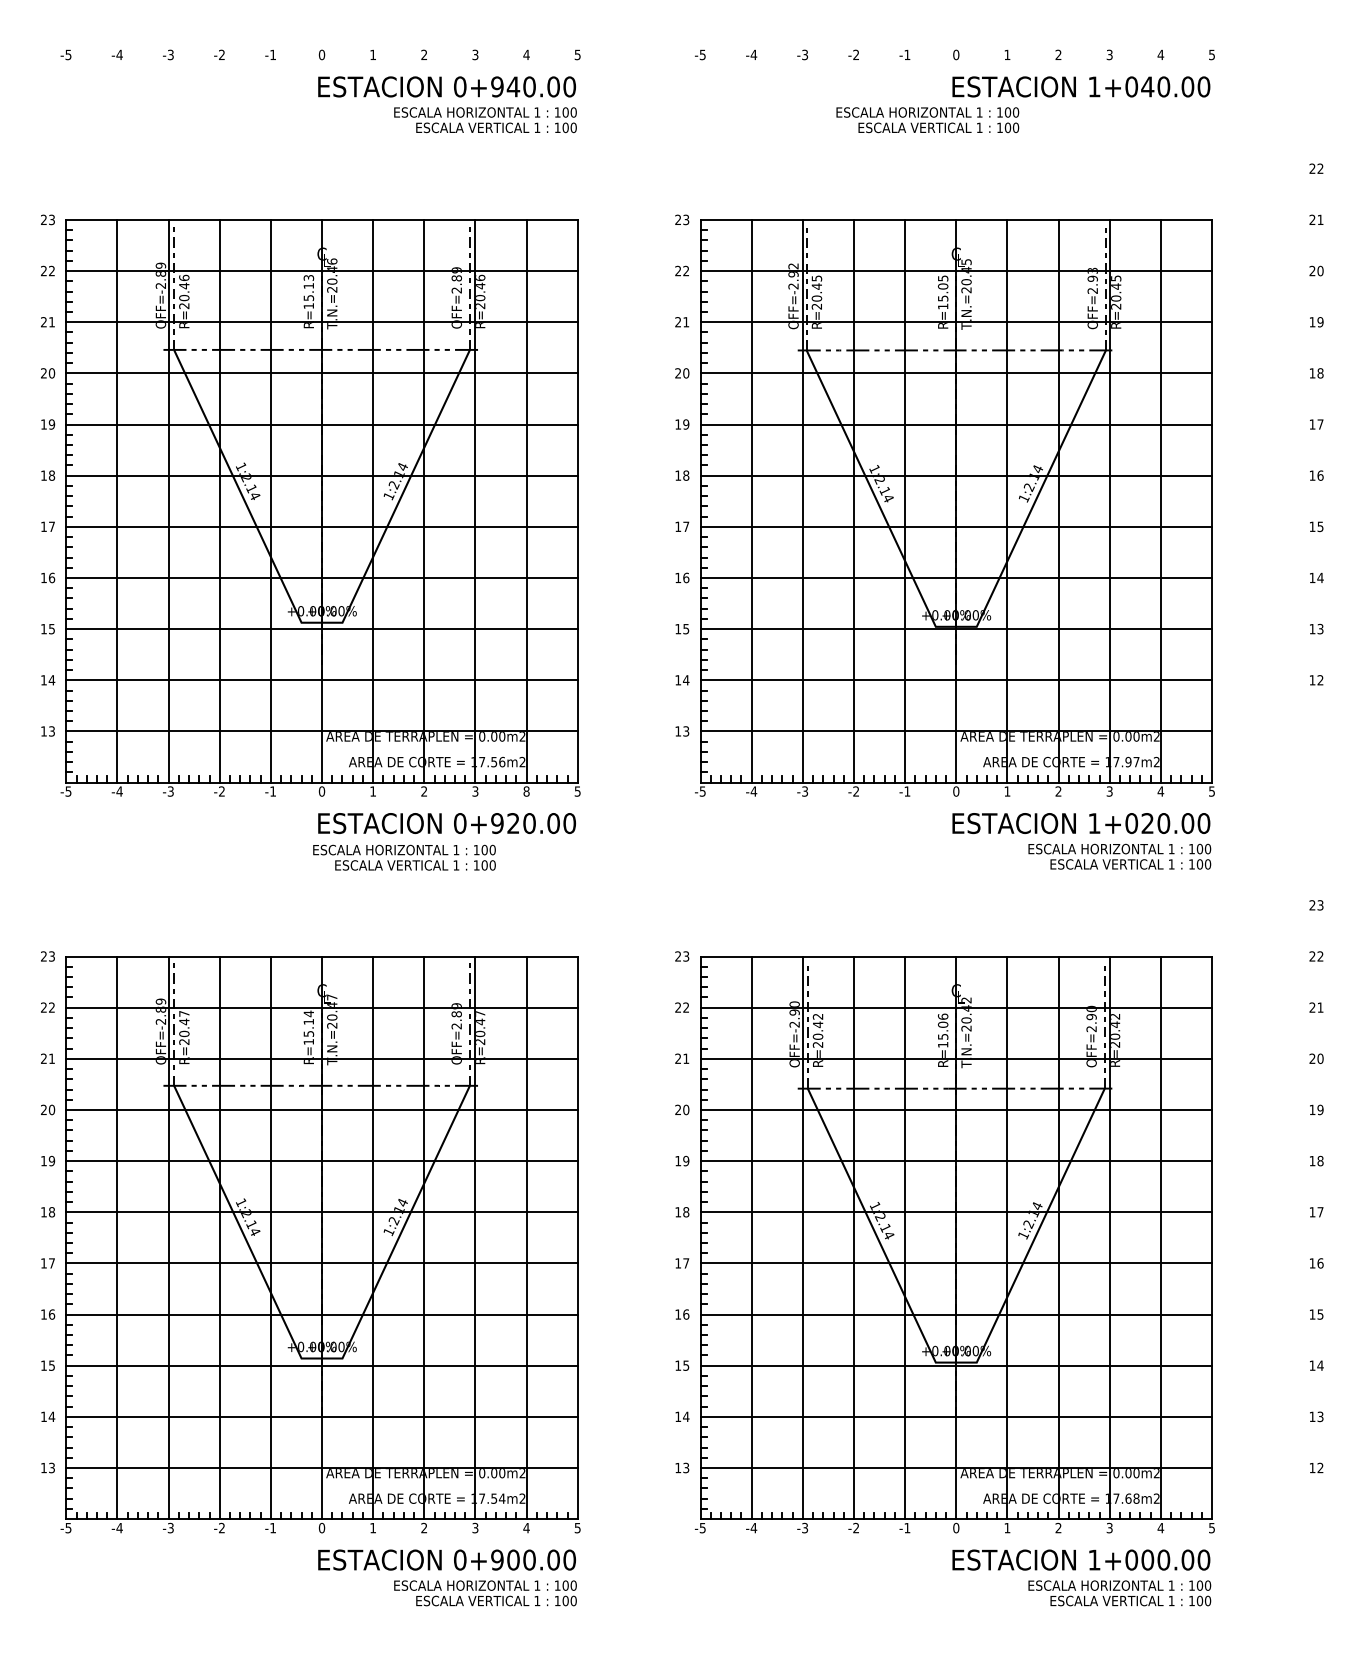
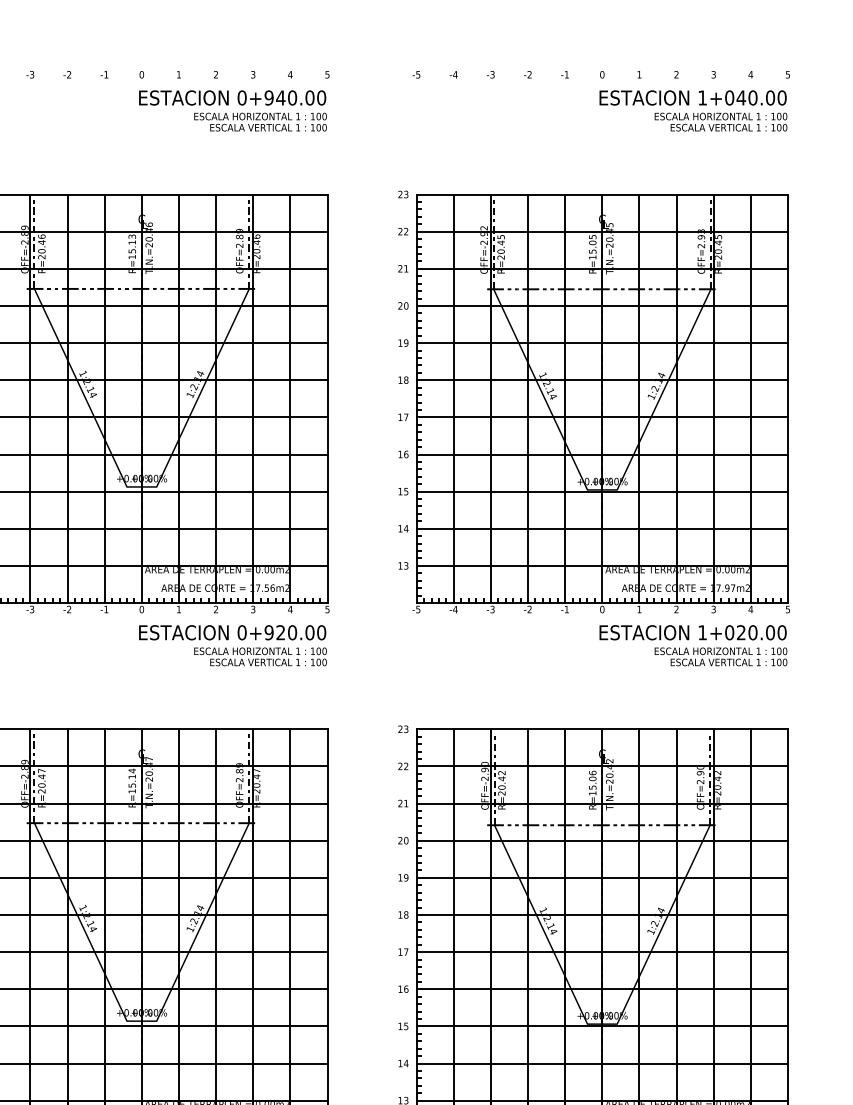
text: (927, 120) -> (720, 122), moved
text: (526, 791) -> (290, 609), 8 -> 4
text: (404, 857) -> (260, 656), moved

